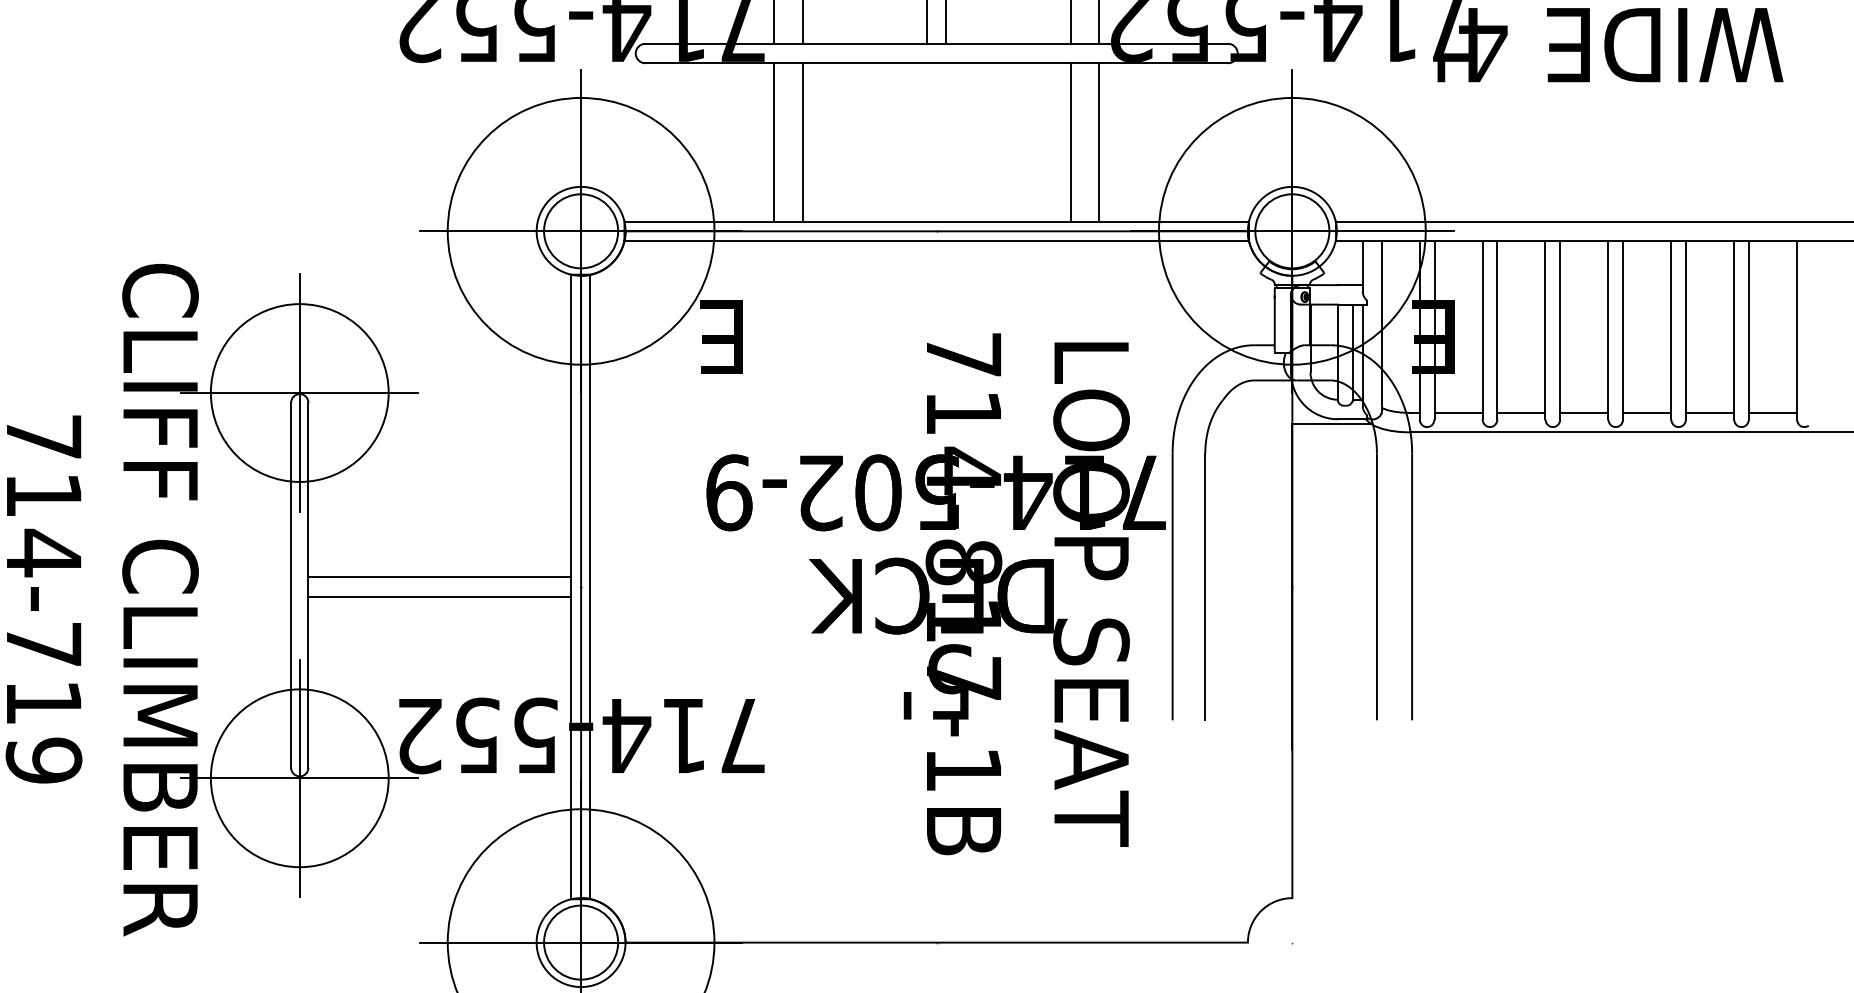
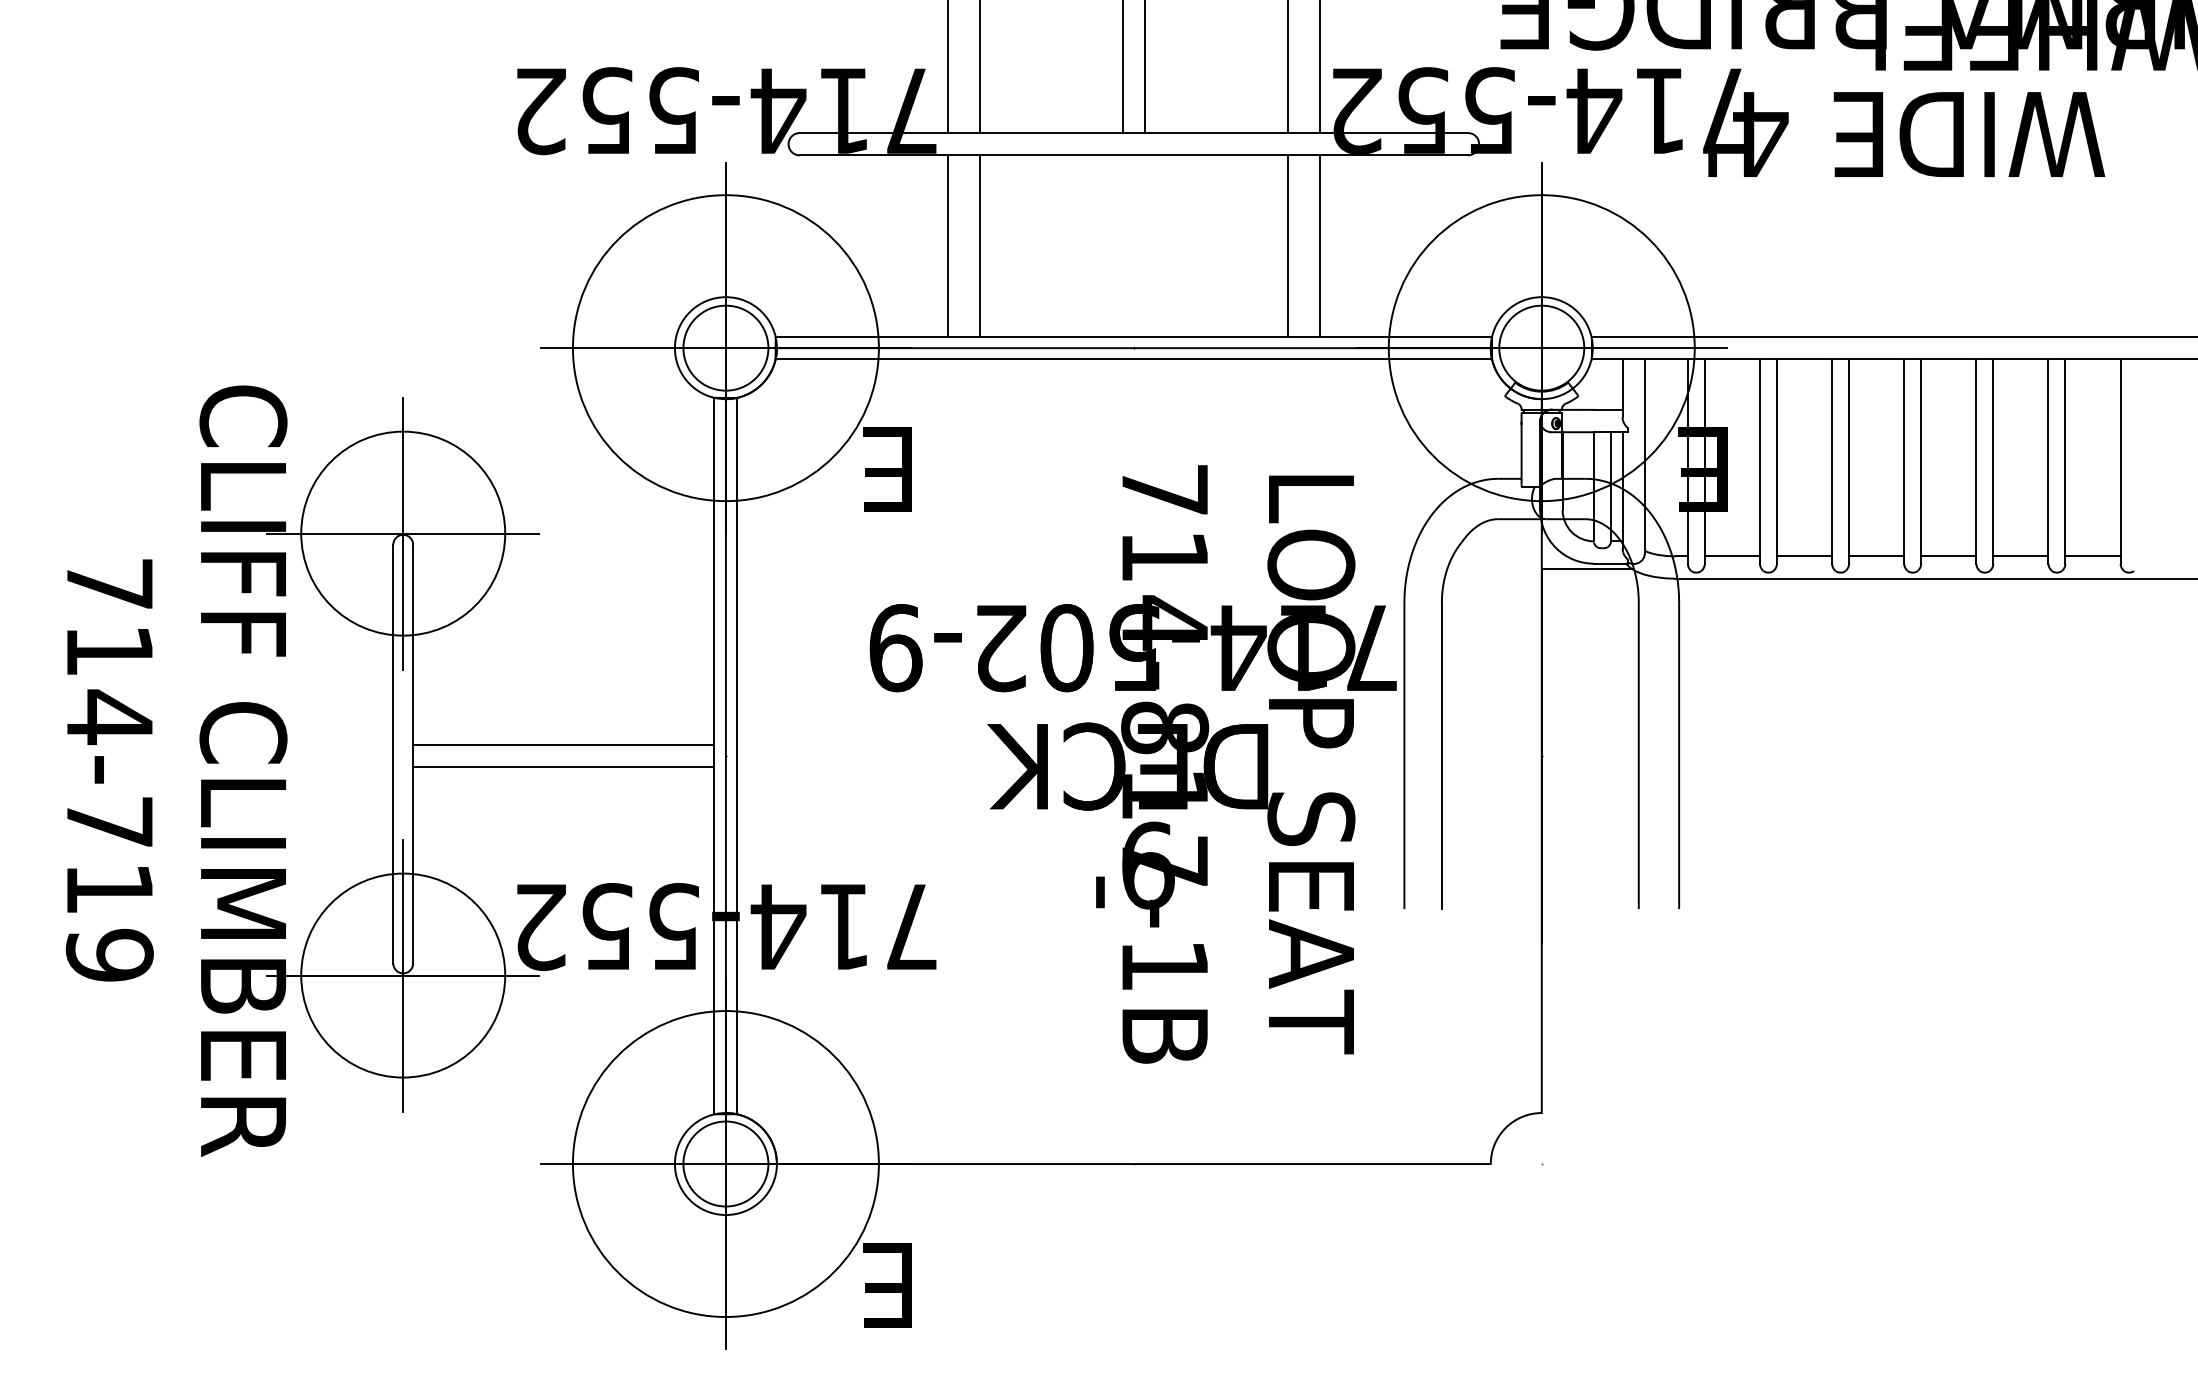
text: (949, 682) -> (1148, 865), 5' -> 9'

